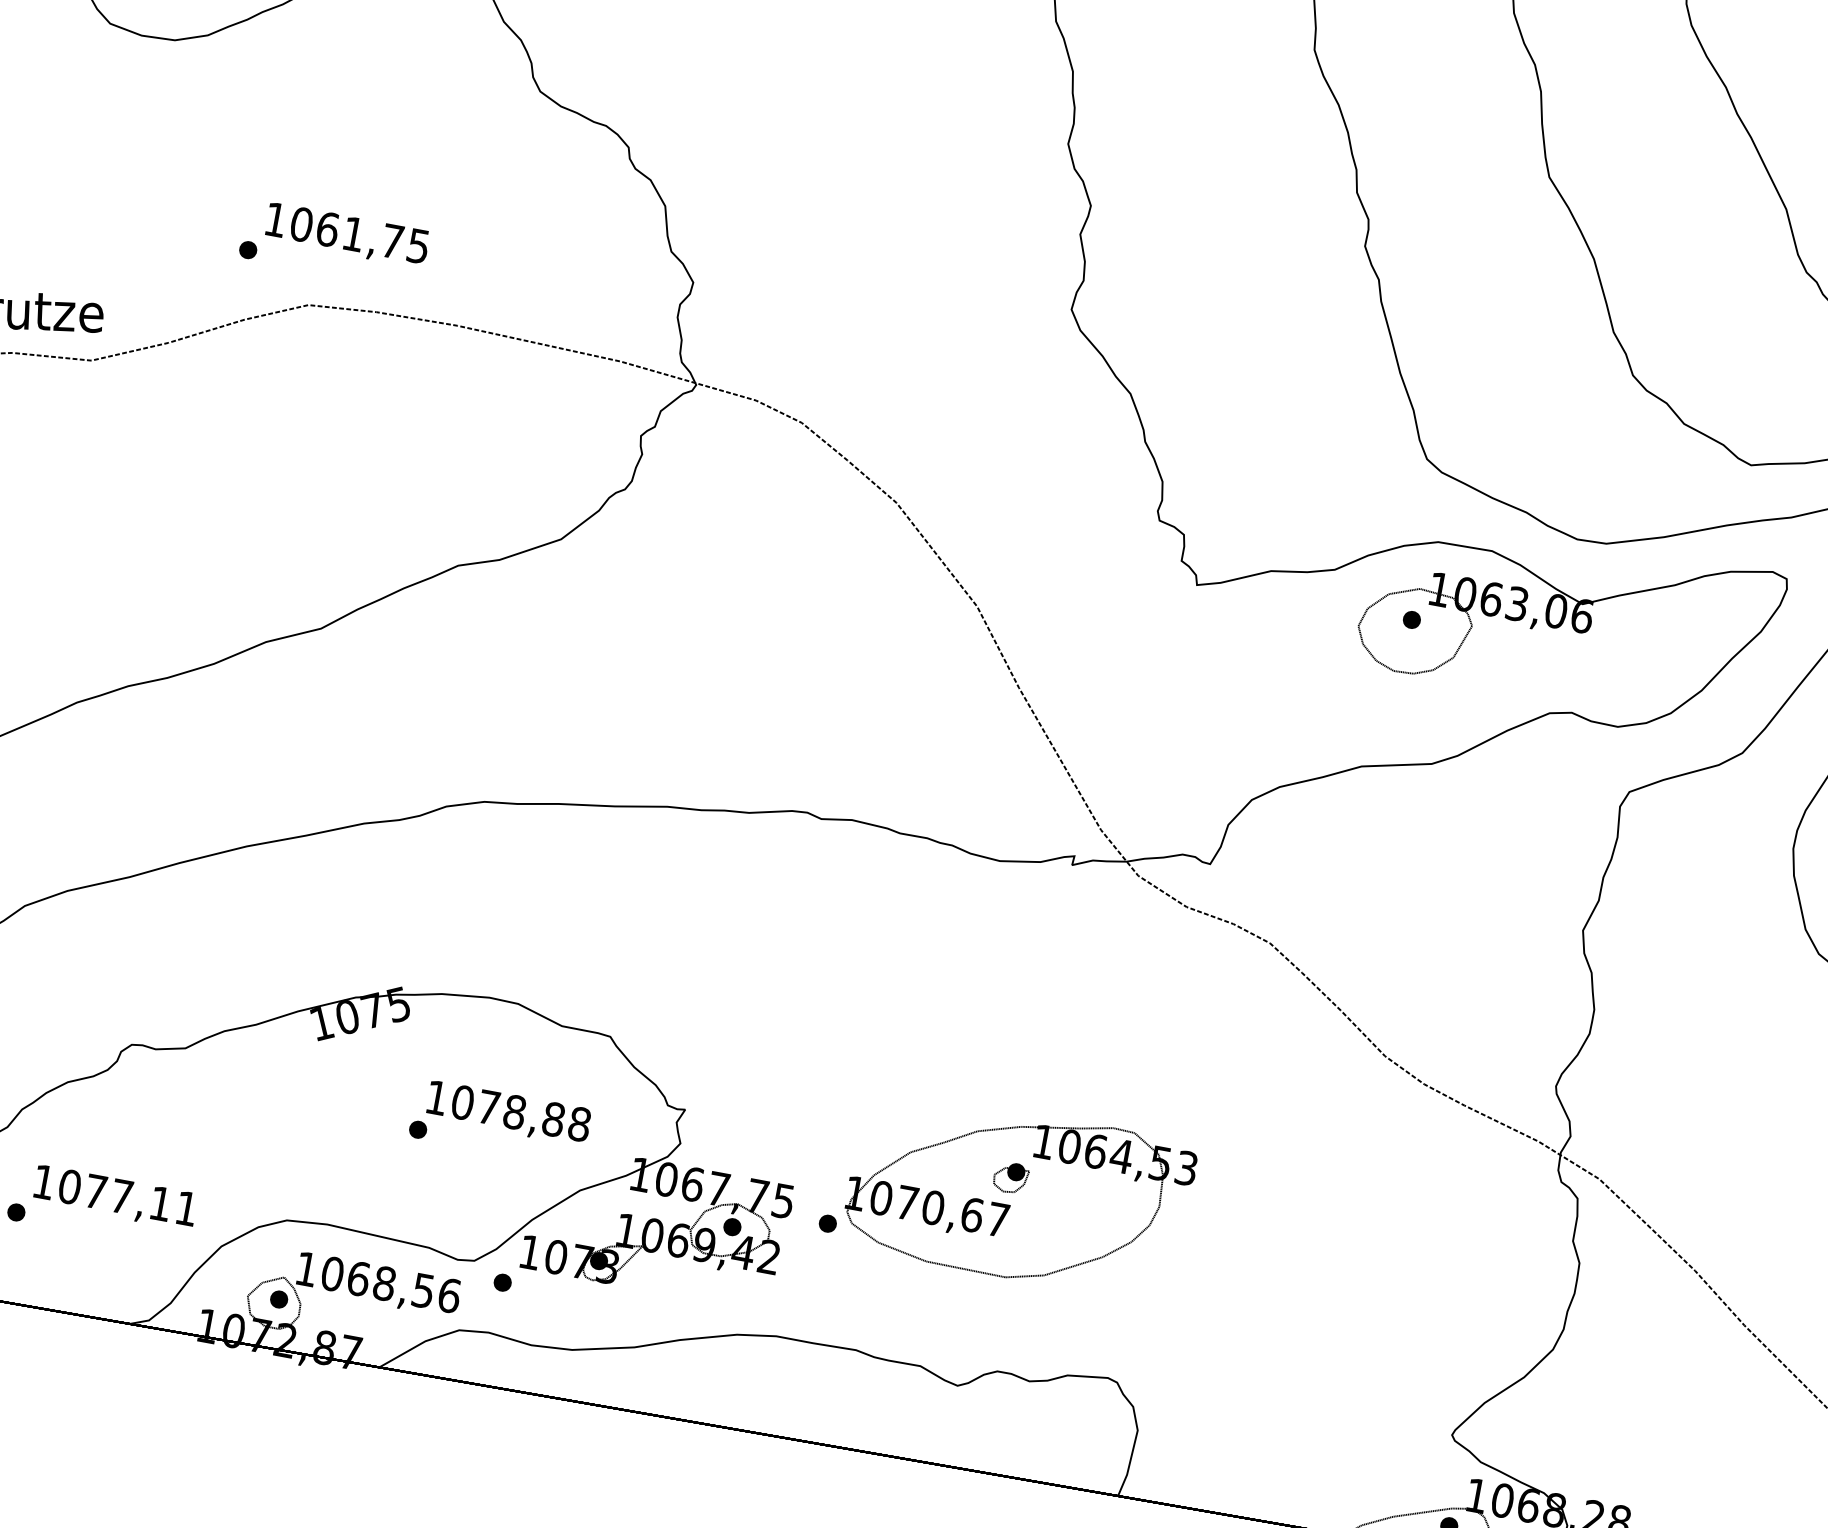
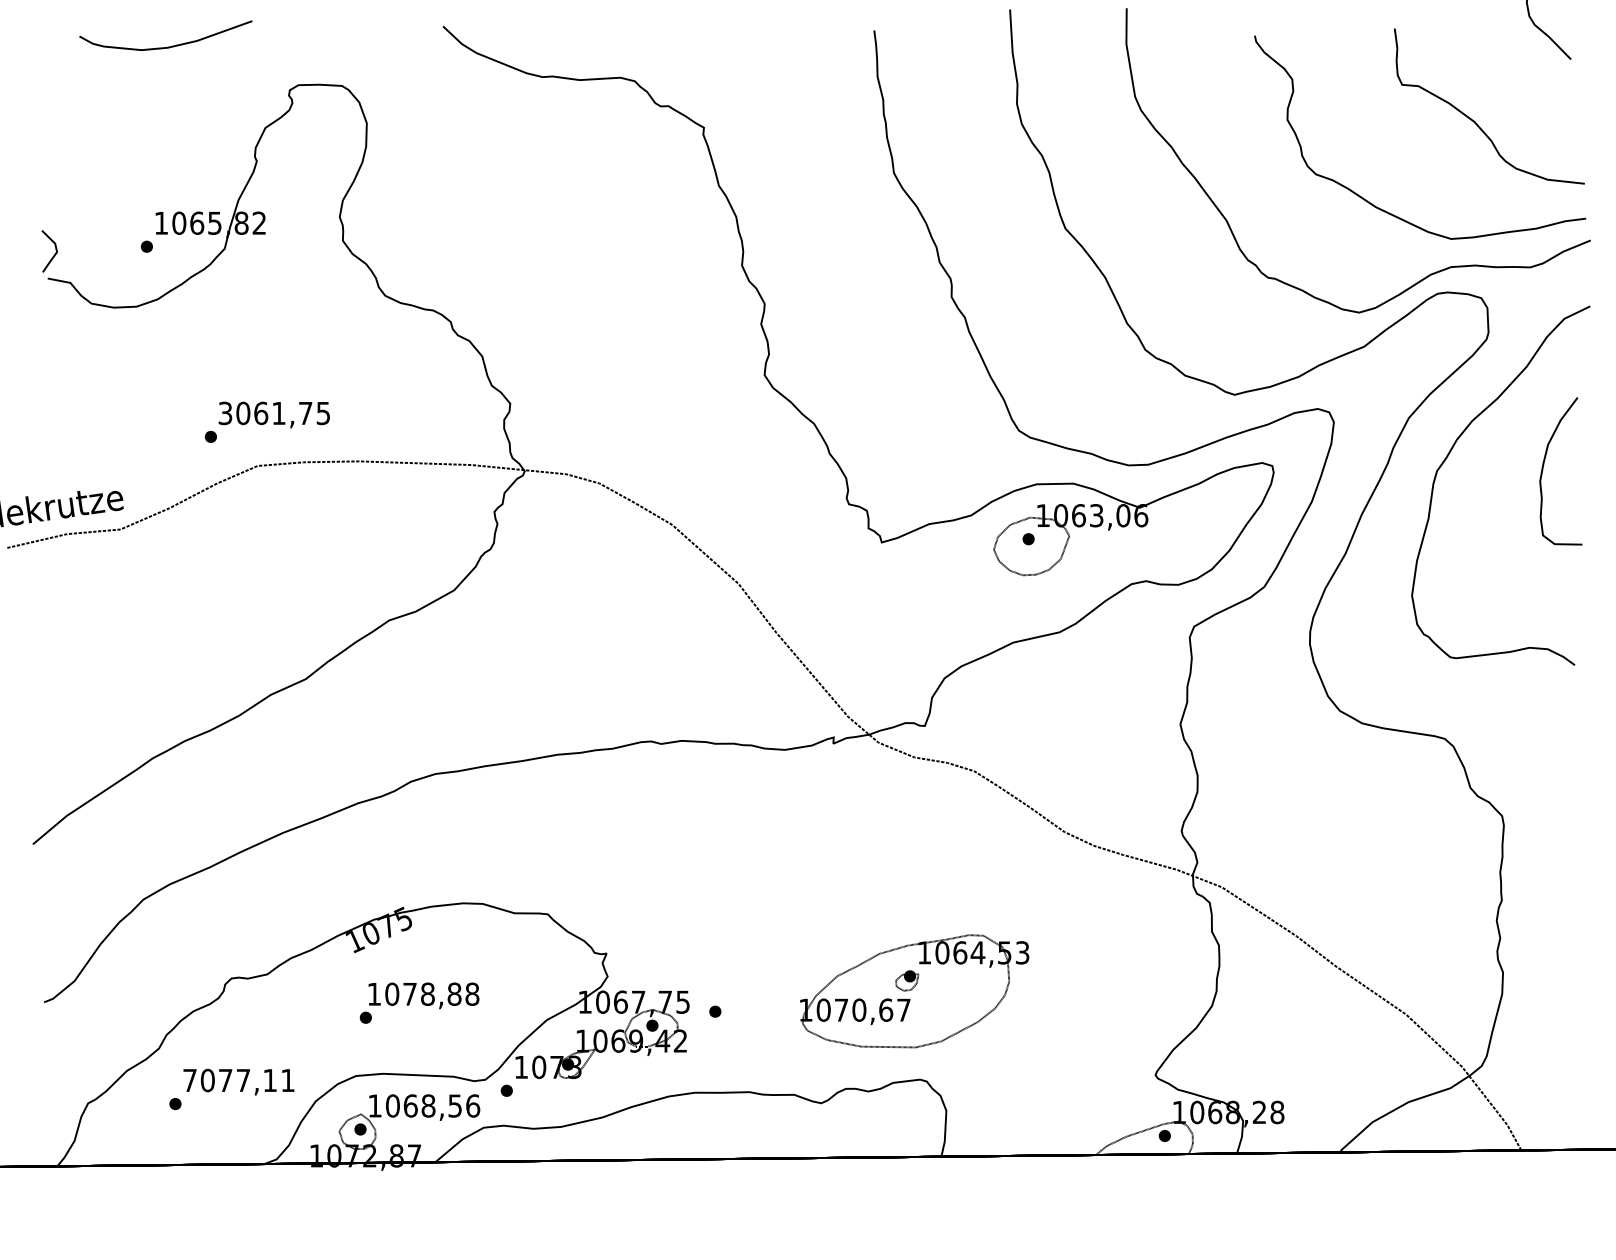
text: (275, 219) -> (225, 413), 1061,75 -> 3061,75
text: (500, 1122) -> (419, 1002), moved
text: (43, 1181) -> (189, 1080), 1077,11 -> 7077,11
part: (1018, 1195) -> (914, 991), moved

